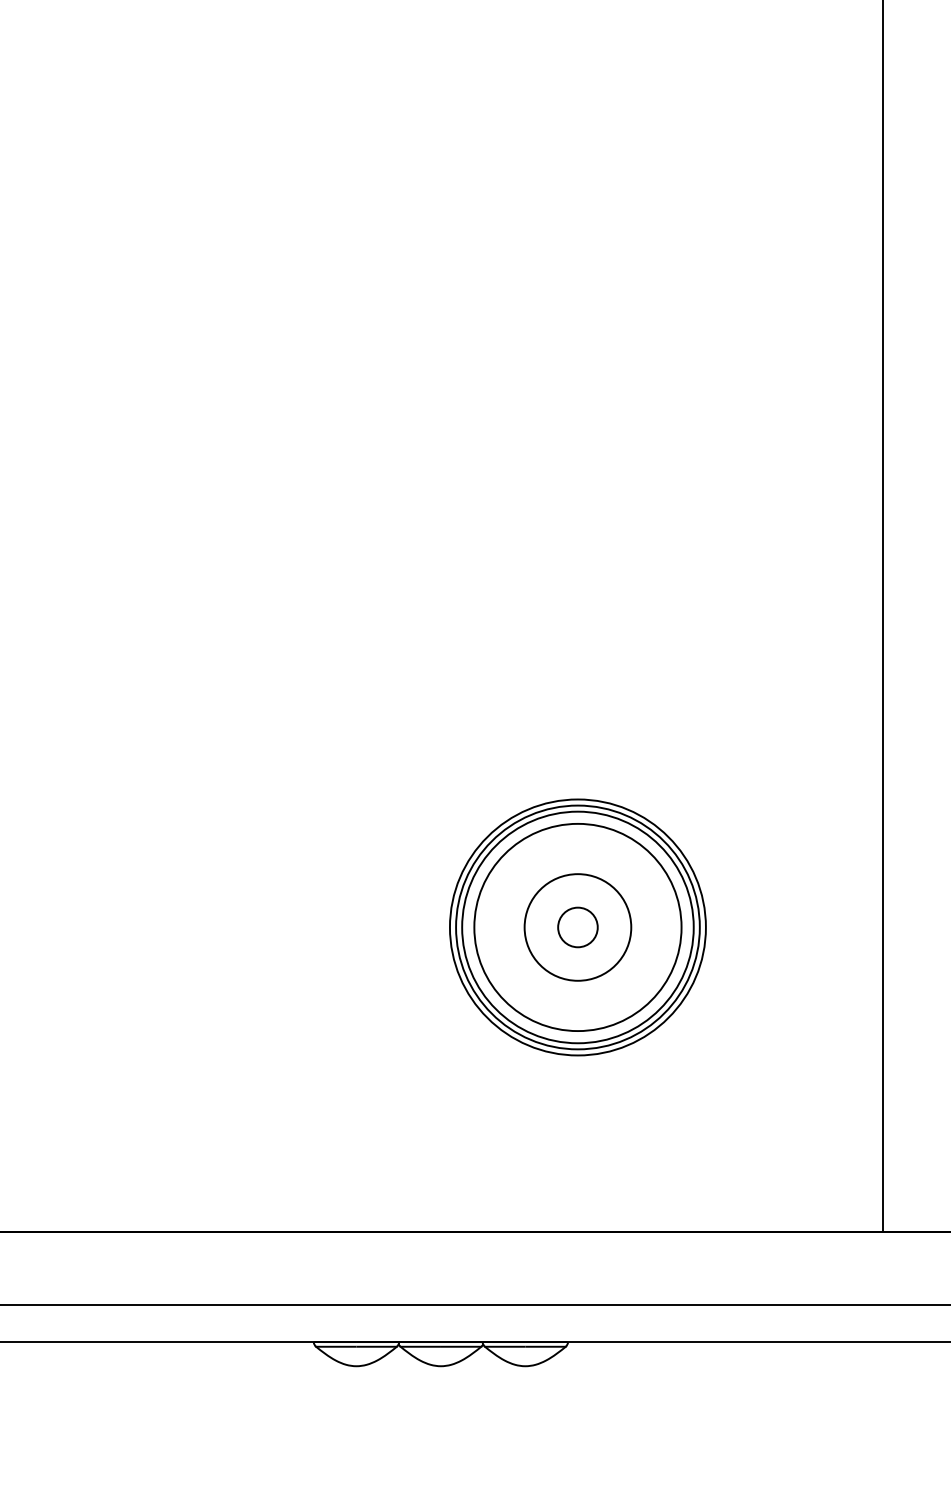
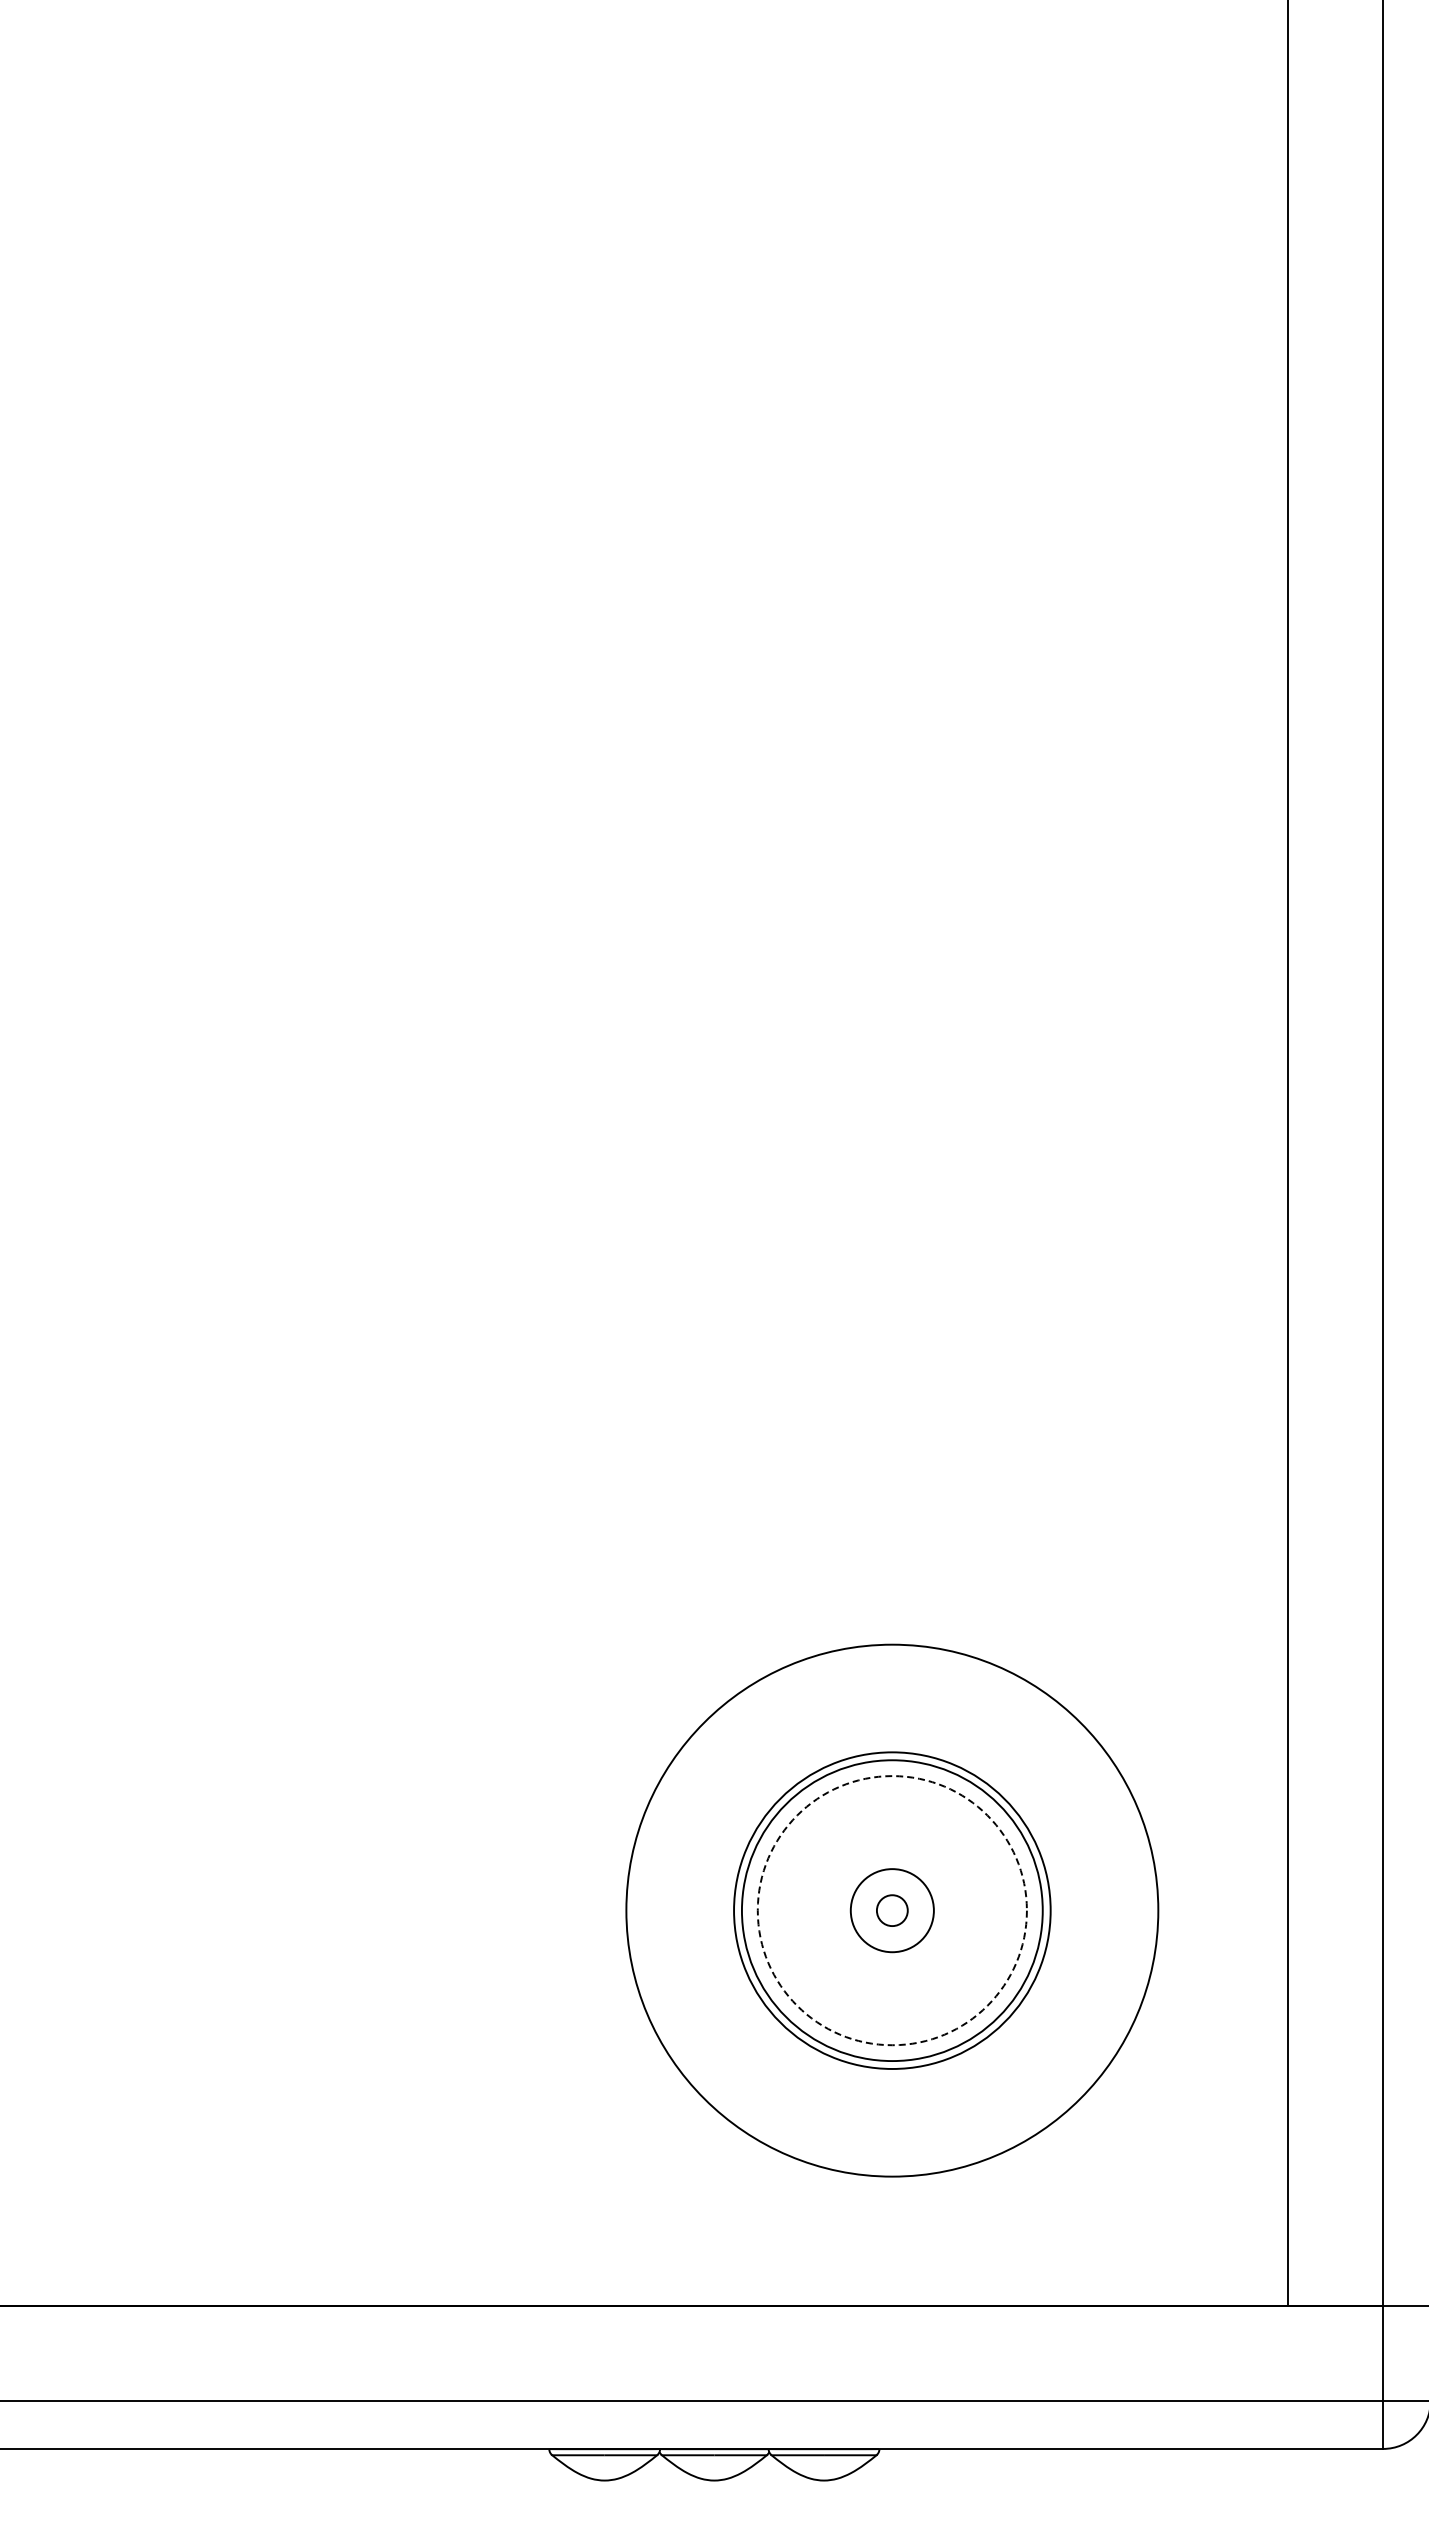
circle: (577, 927) -> (891, 1910), solid -> dashed
circle: (578, 927) -> (892, 1910), size x0.6
circle: (578, 927) -> (892, 1910), size x0.6
circle: (578, 927) -> (892, 1910), size x1.6

